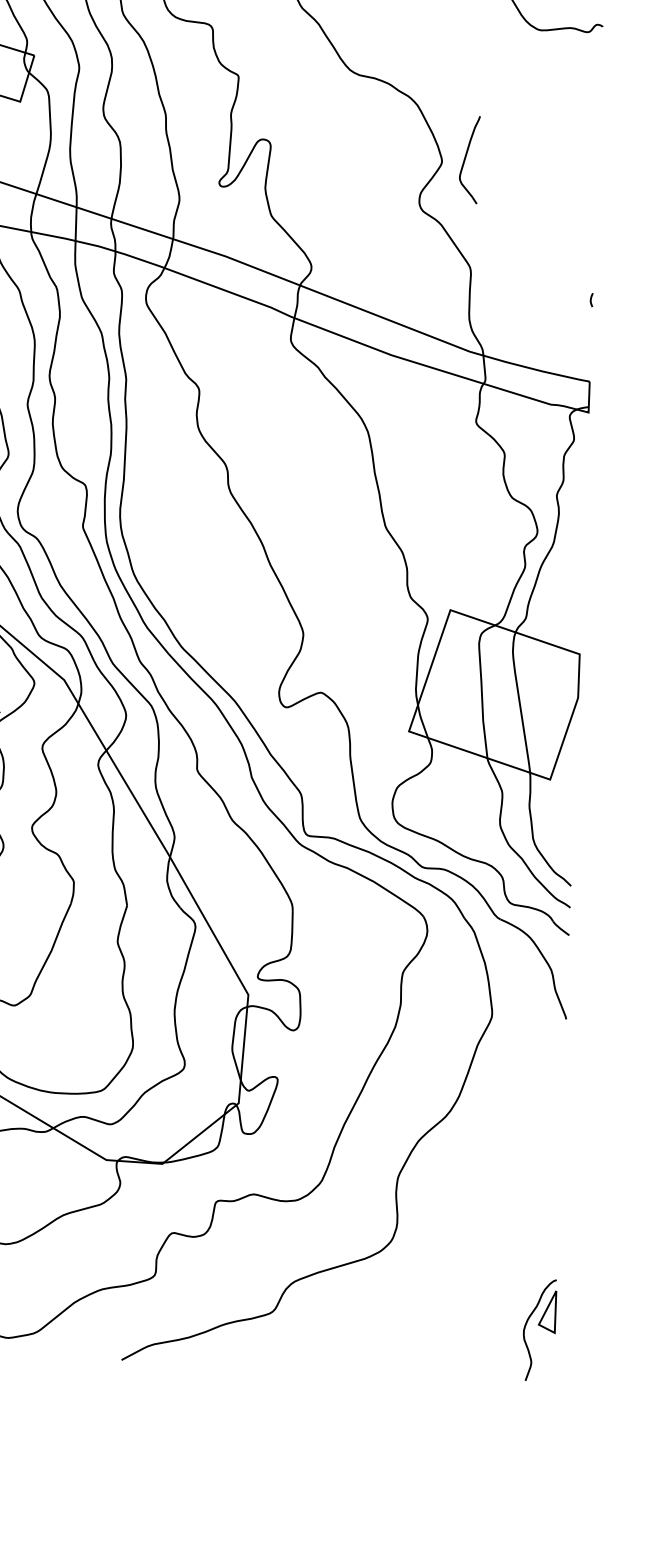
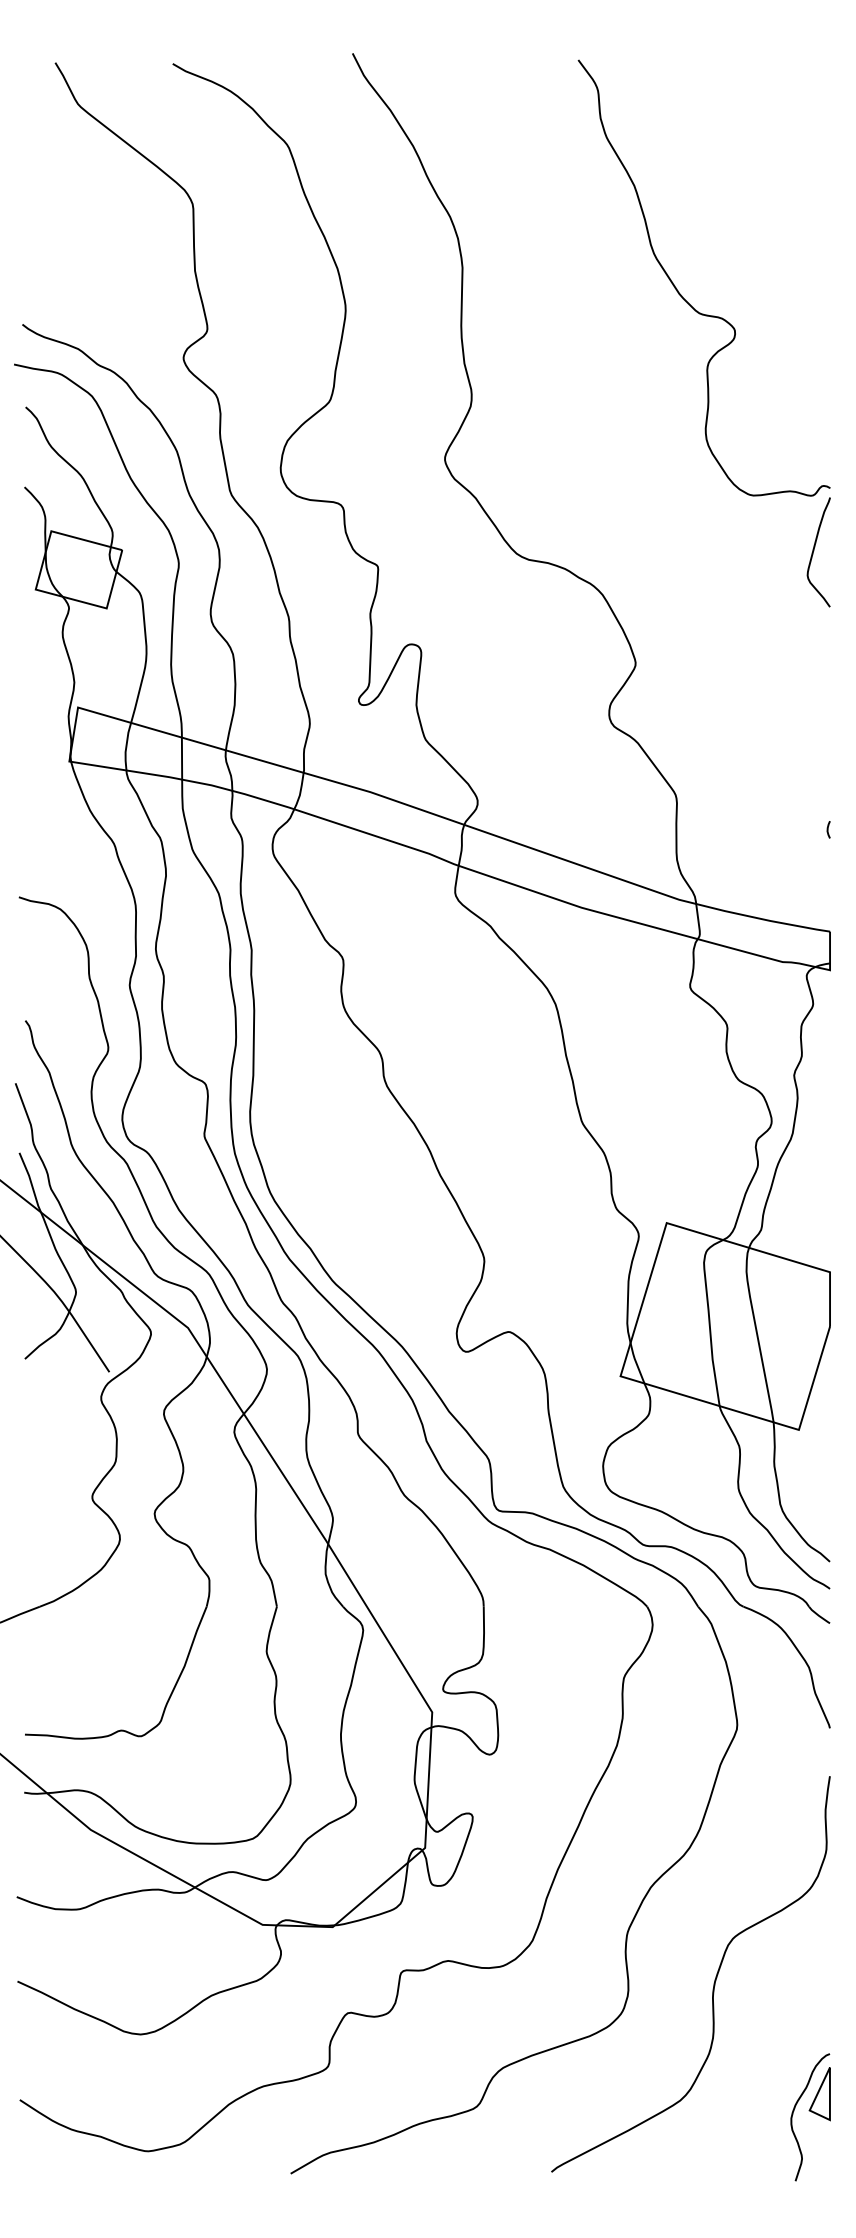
curve: (466, 158) -> (814, 550), moved
curve: (466, 1217) -> (714, 1979), added

